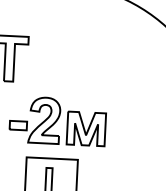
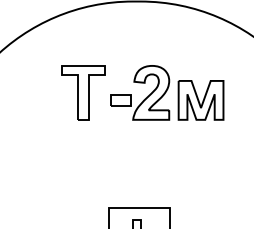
part: (58, 120) -> (167, 92), moved

